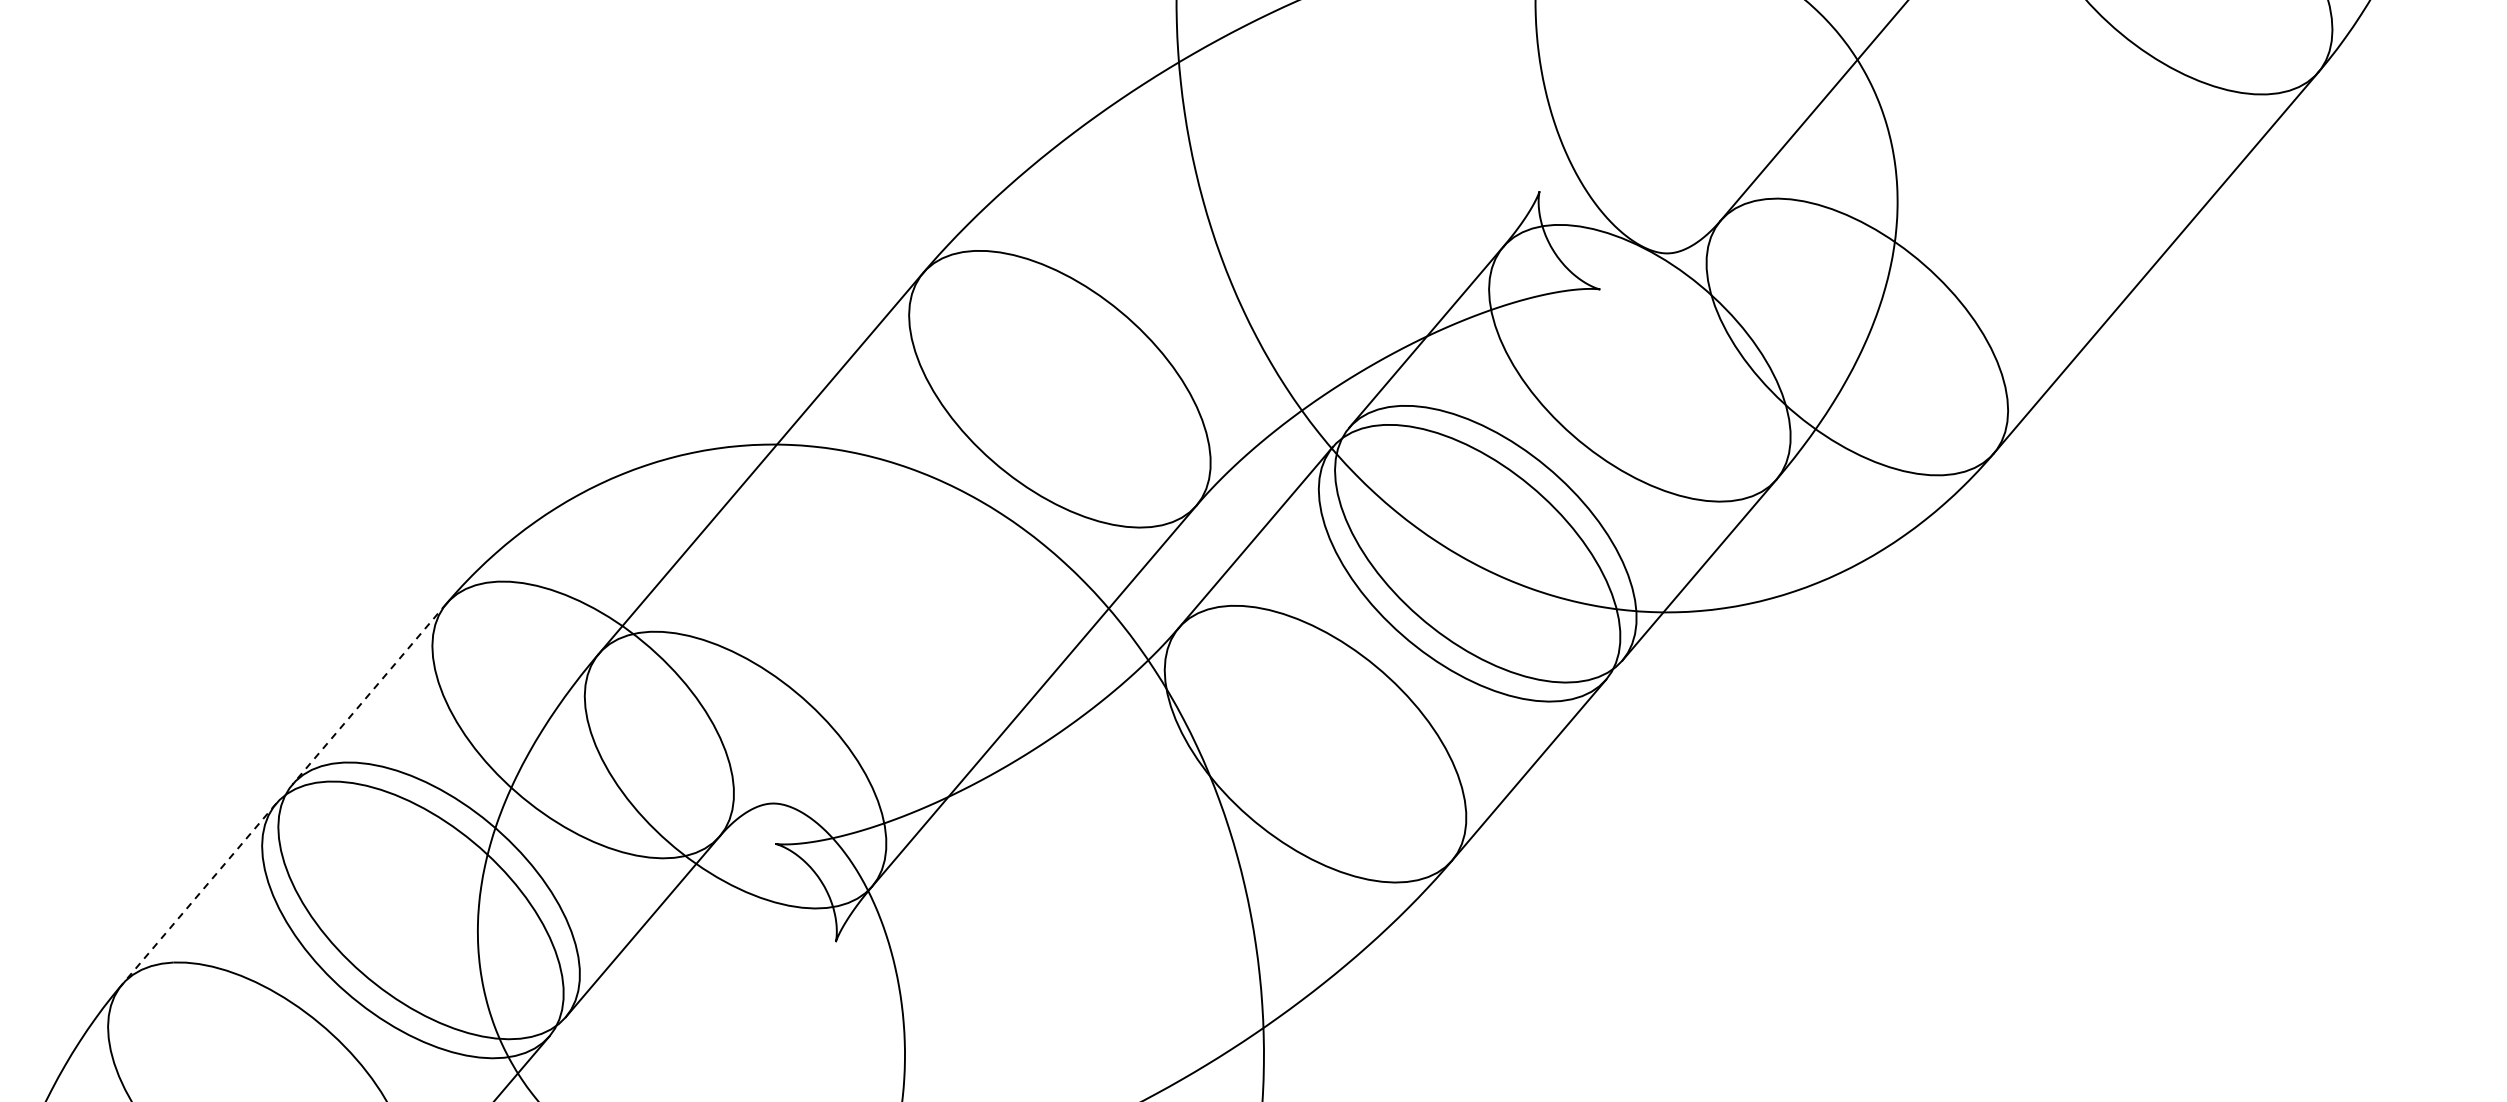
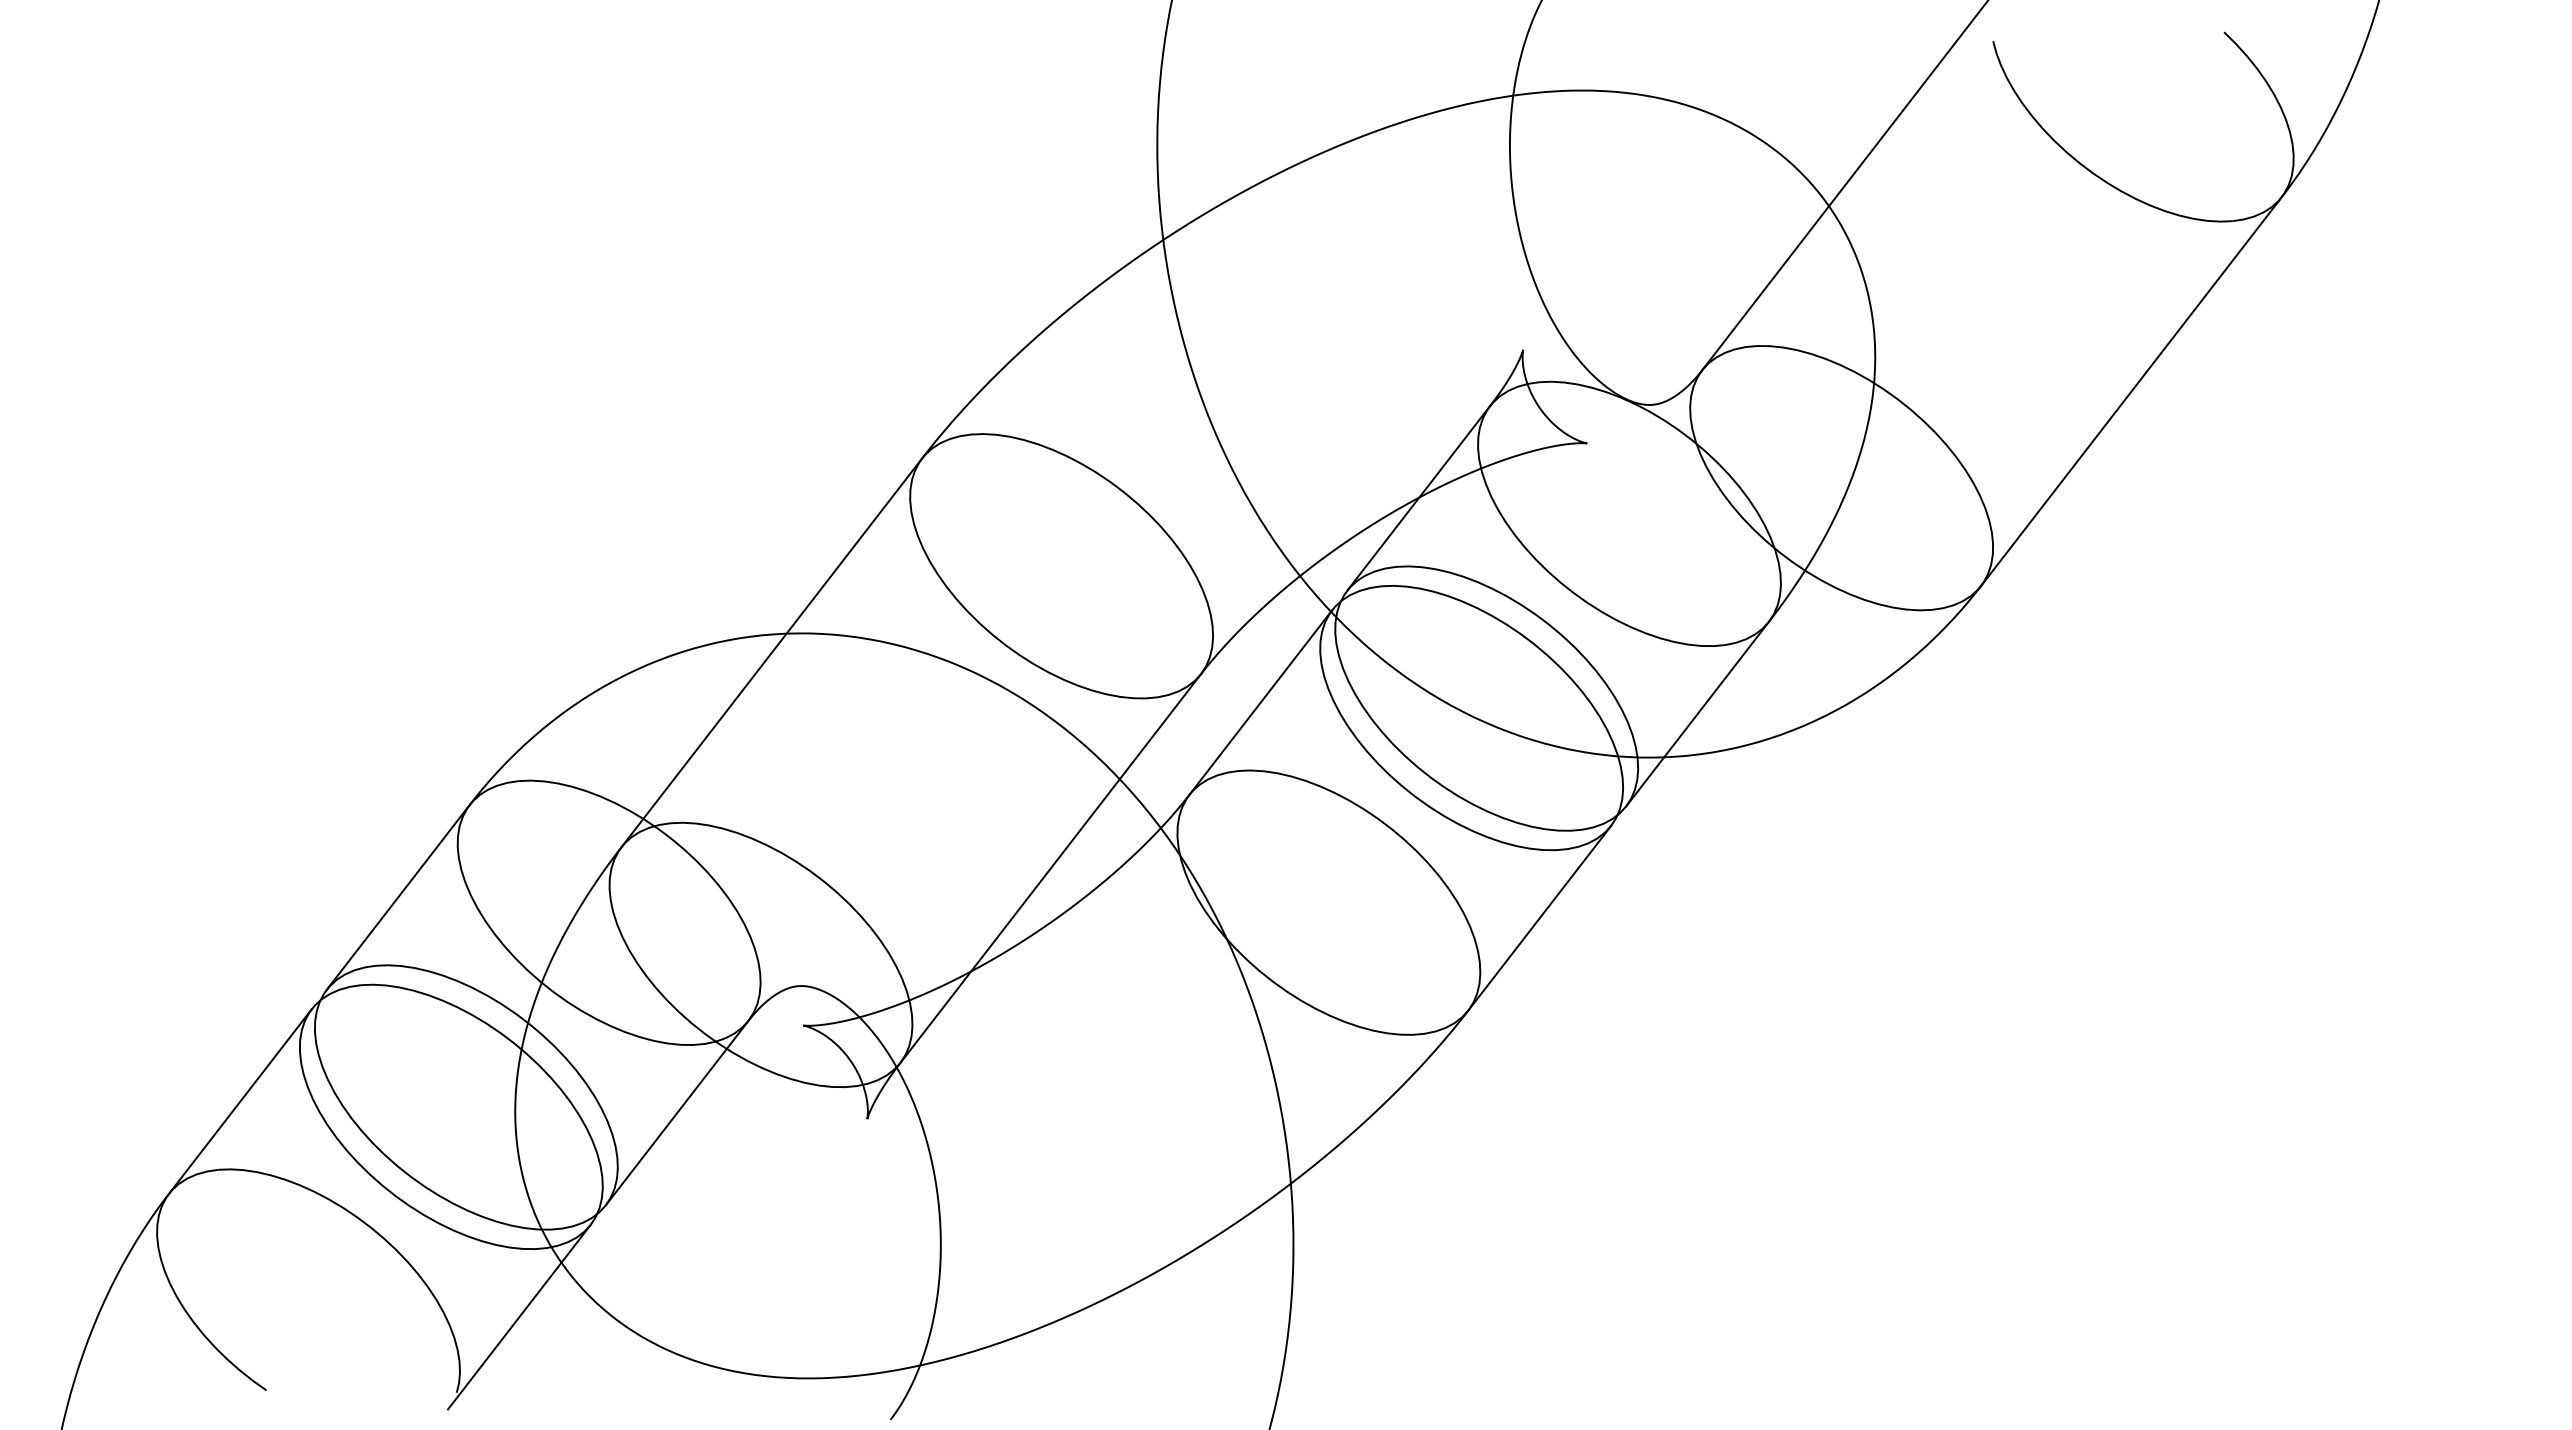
line: (369, 694) -> (398, 897), dashed -> solid
line: (199, 894) -> (240, 1101), dashed -> solid

